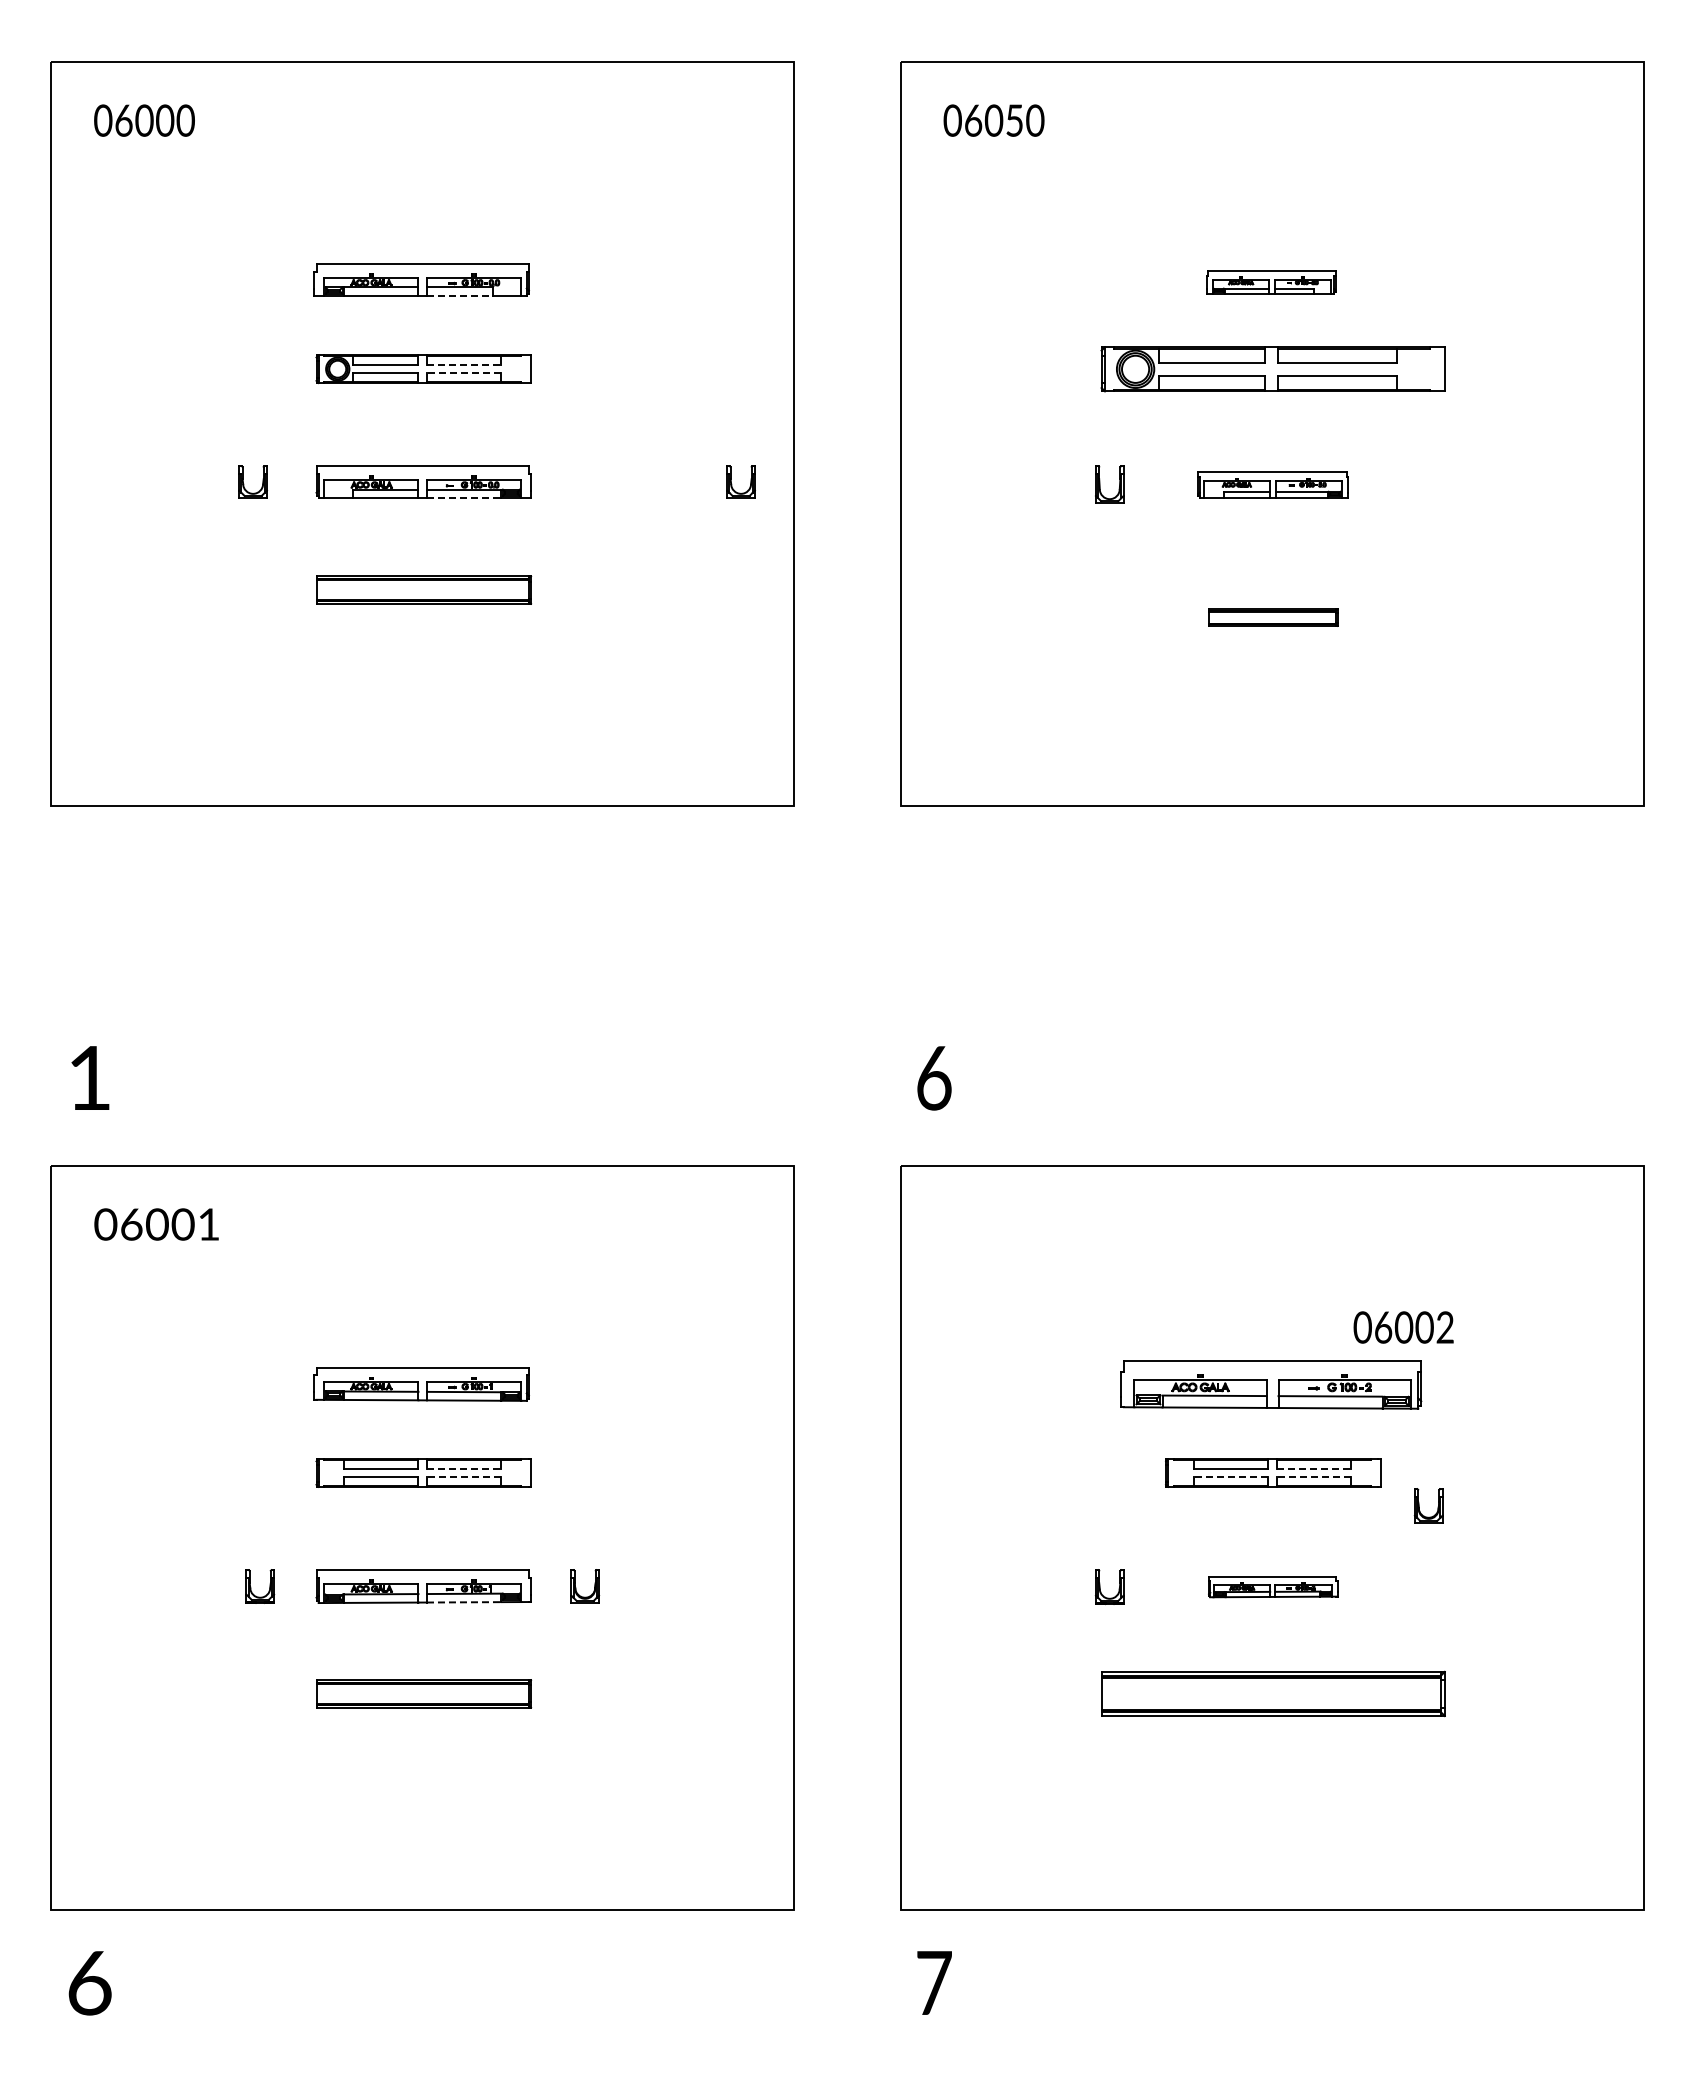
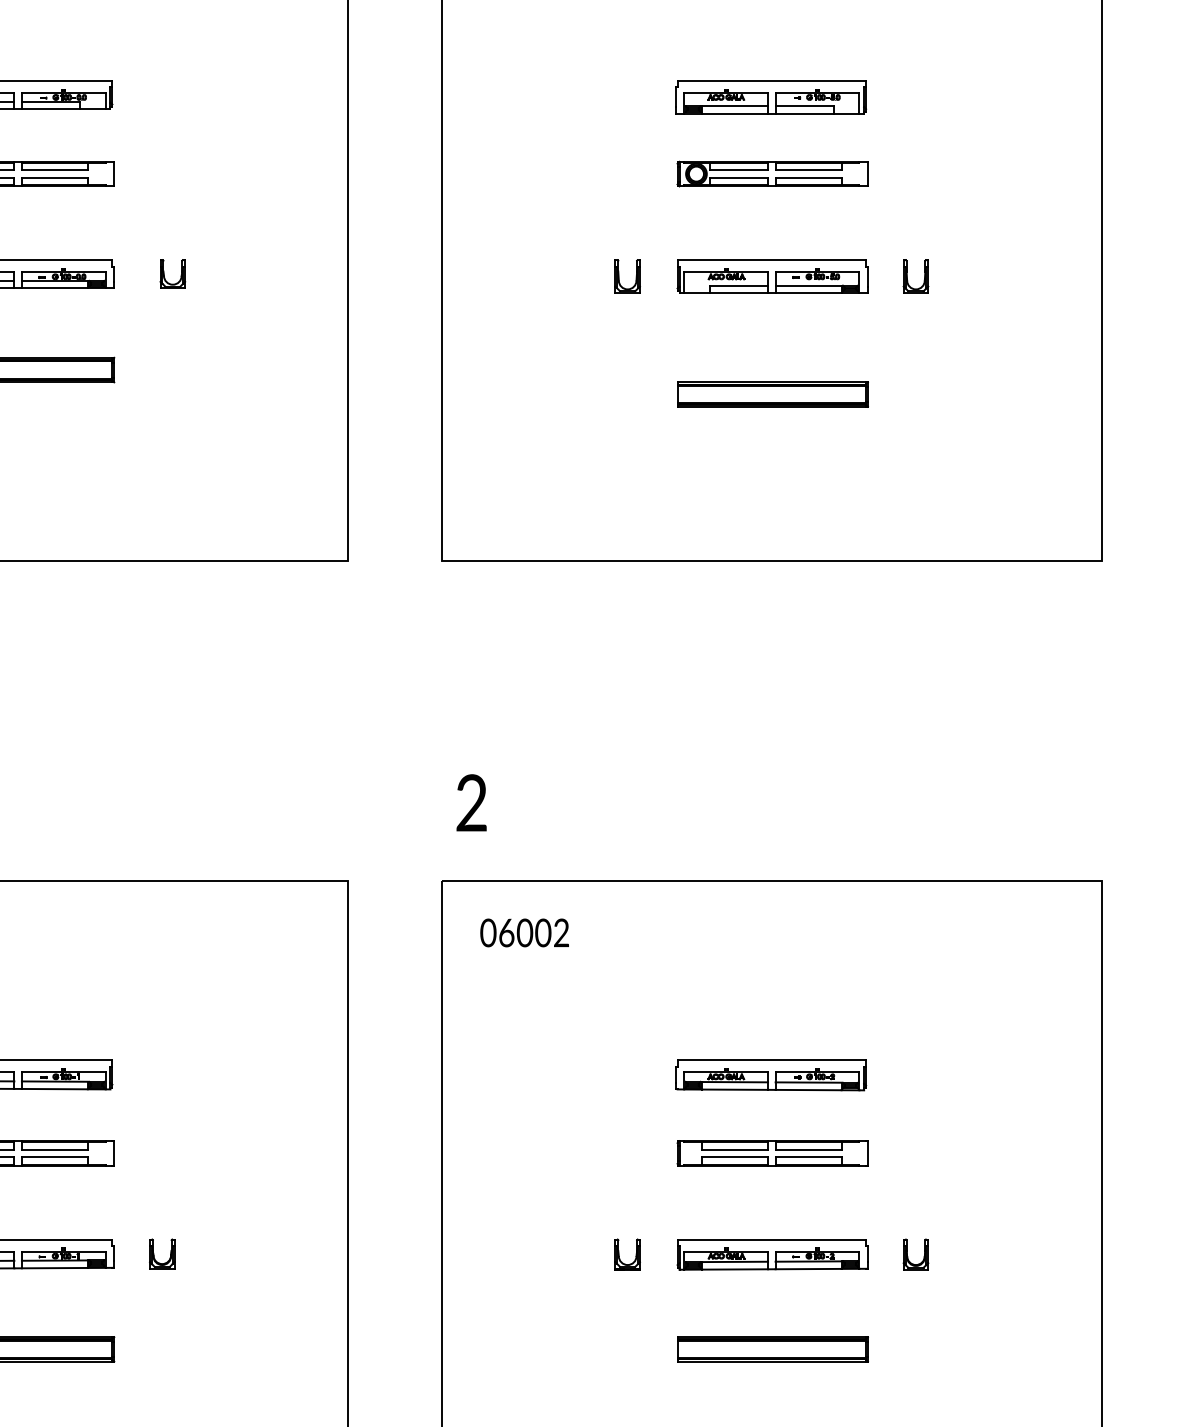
part: (1271, 282) -> (771, 97), size x1.67
line: (459, 295) -> (50, 108), dashed -> solid
line: (464, 364) -> (55, 169), dashed -> solid
part: (1273, 368) -> (772, 173), size x0.62
line: (463, 373) -> (54, 177), dashed -> solid
part: (732, 484) -> (165, 276), moved
part: (1273, 484) -> (772, 276), size x1.43
part: (1425, 484) -> (907, 276), added
line: (464, 498) -> (55, 288), dashed -> solid
part: (1273, 617) -> (772, 394), size x1.67
text: (933, 1077) -> (471, 802), 6 -> 2
text: (1403, 1327) -> (524, 932), moved
part: (1271, 1384) -> (771, 1074), size x0.71
line: (464, 1468) -> (55, 1149), dashed -> solid
line: (1314, 1468) -> (809, 1149), dashed -> solid
line: (463, 1477) -> (54, 1157), dashed -> solid
line: (1230, 1477) -> (734, 1157), dashed -> solid
line: (1313, 1477) -> (808, 1157), dashed -> solid
part: (1419, 1505) -> (907, 1254), moved
part: (1273, 1586) -> (772, 1254), size x1.67
line: (464, 1602) -> (55, 1268), dashed -> solid
part: (1273, 1693) -> (772, 1349), size x0.62

